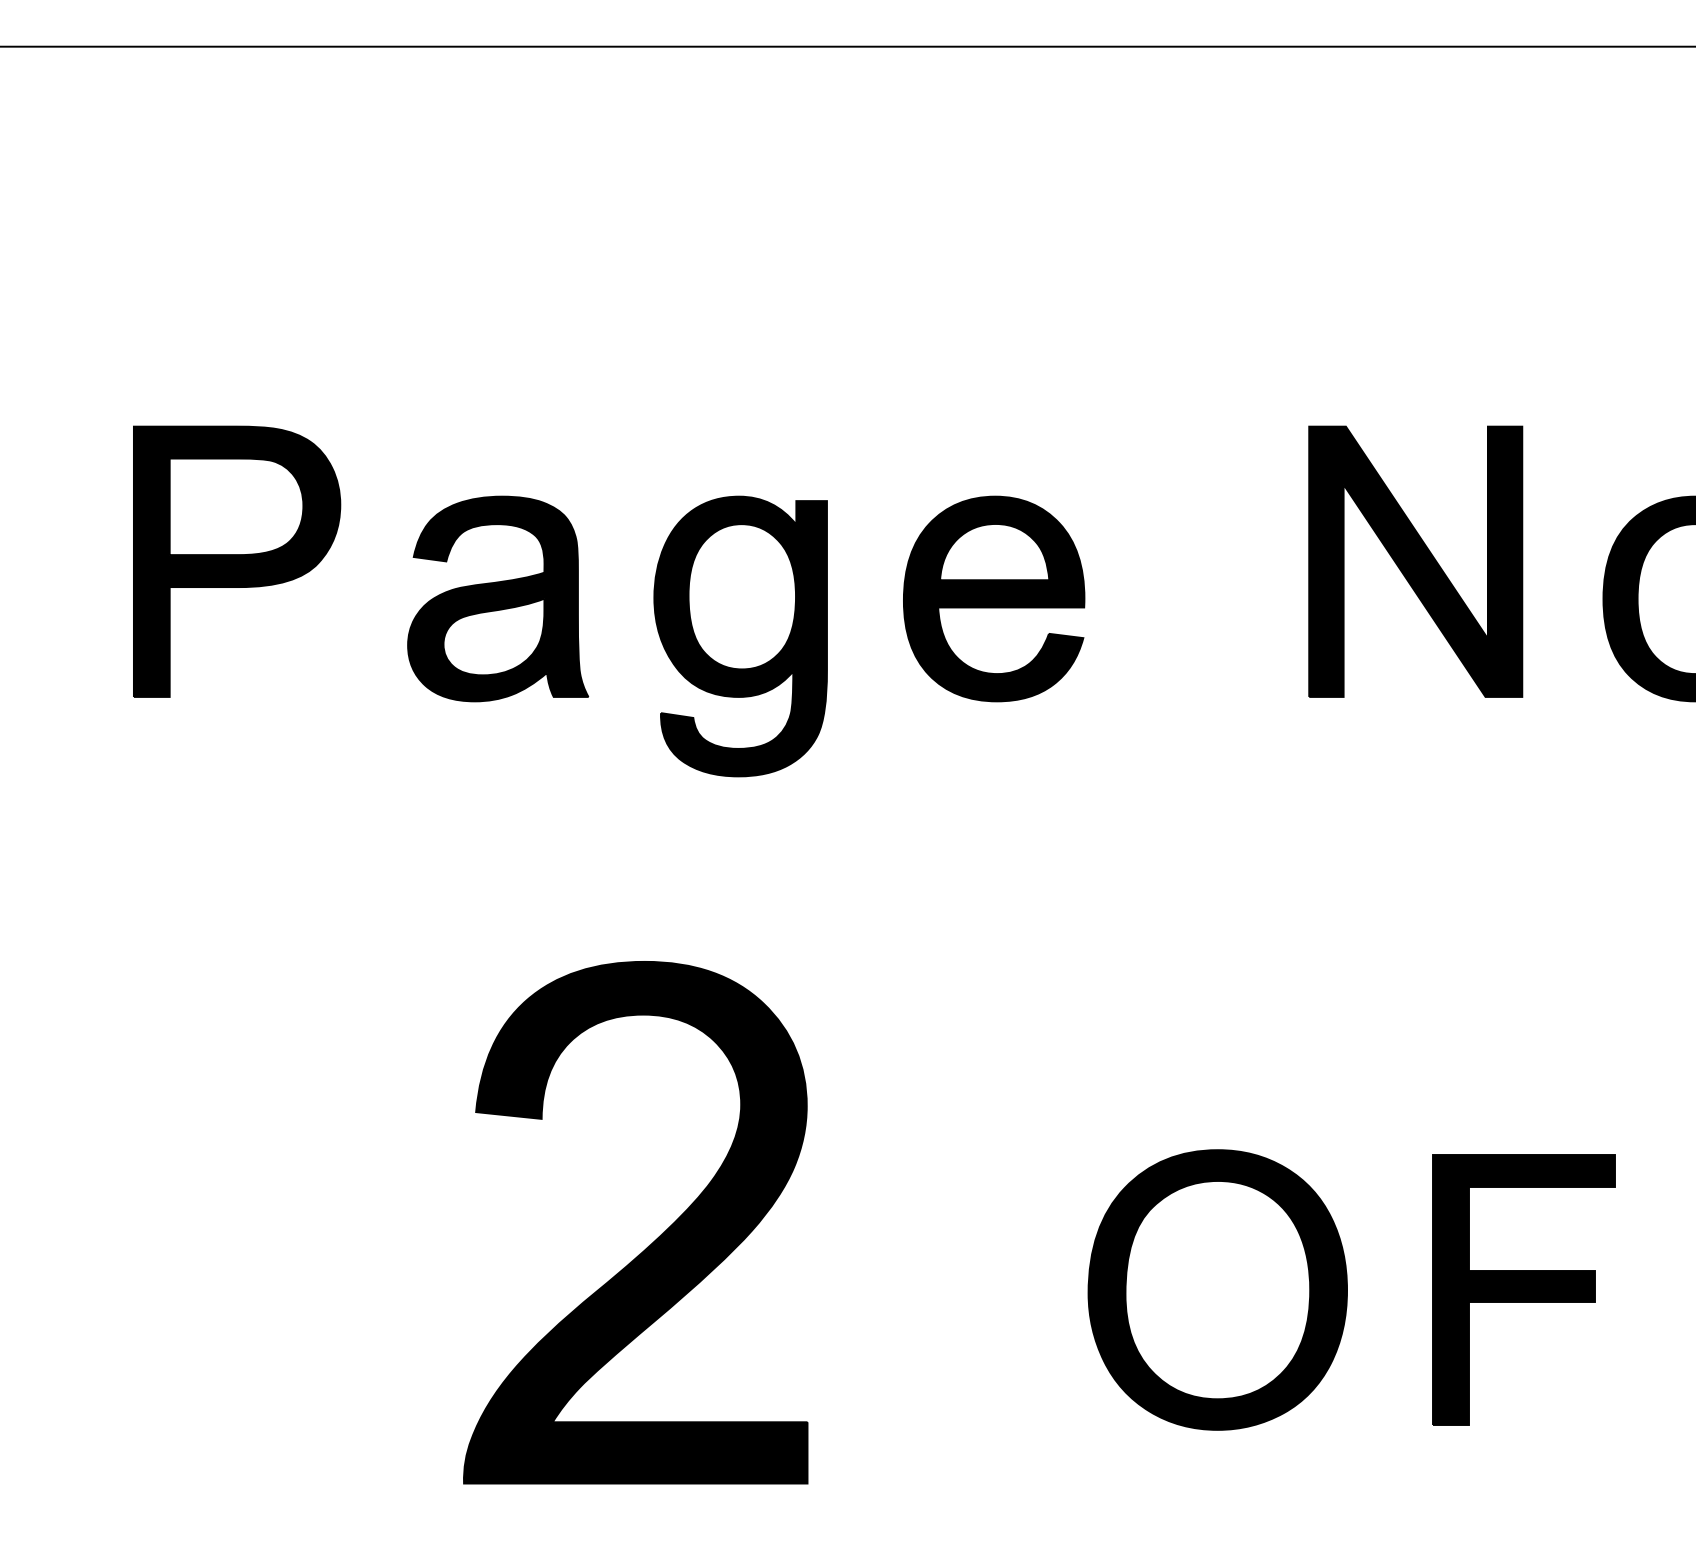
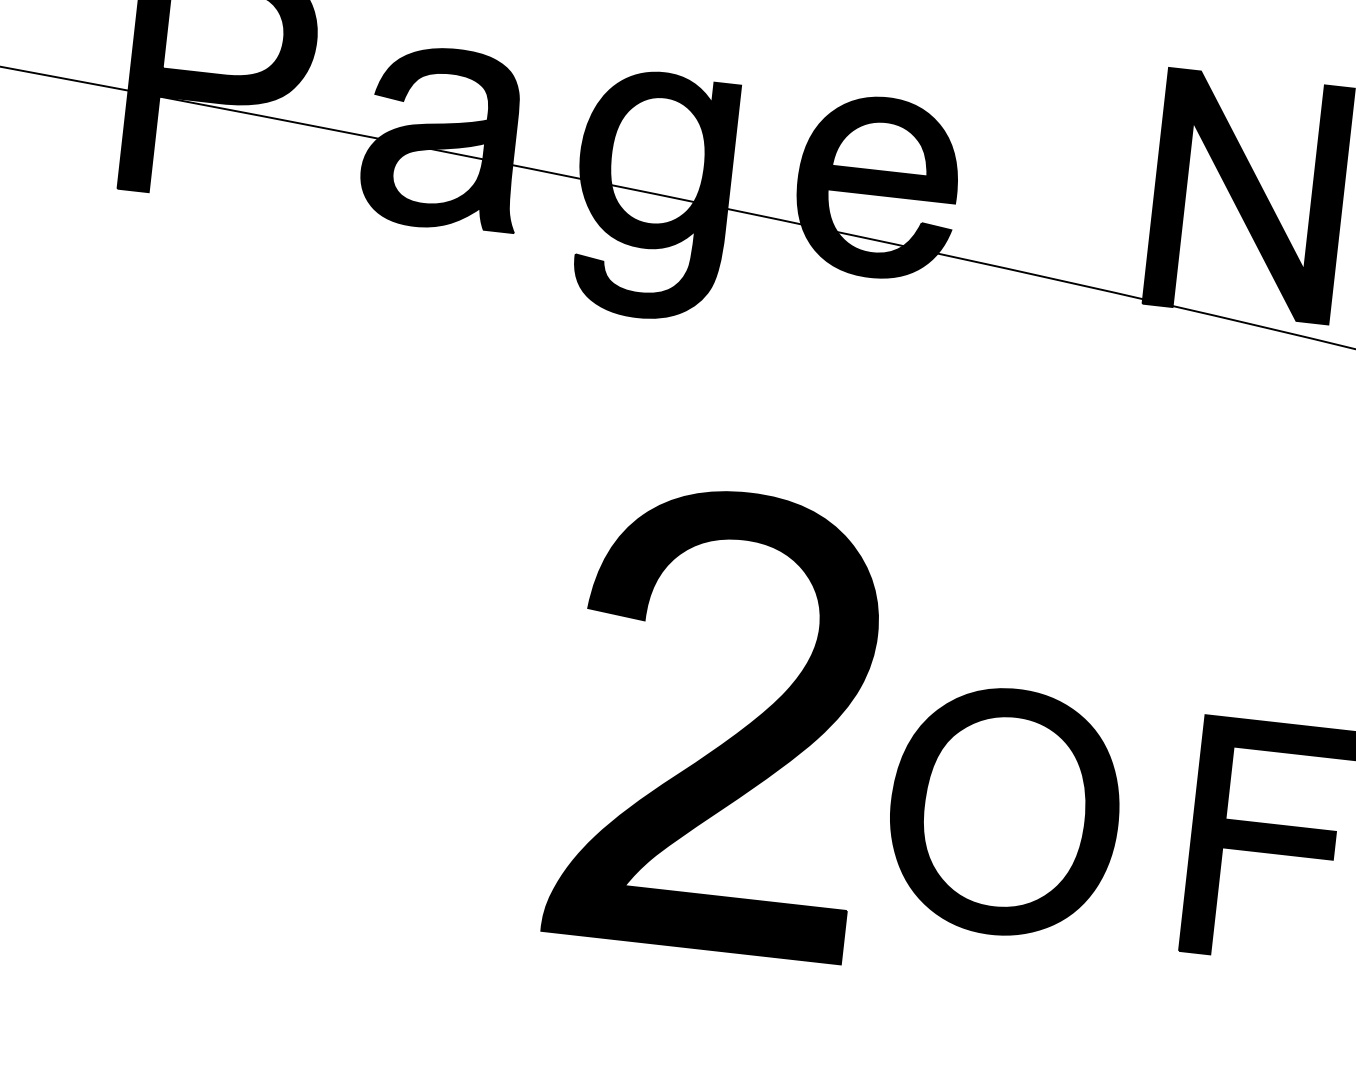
part: (654, 1240) -> (731, 737), moved

